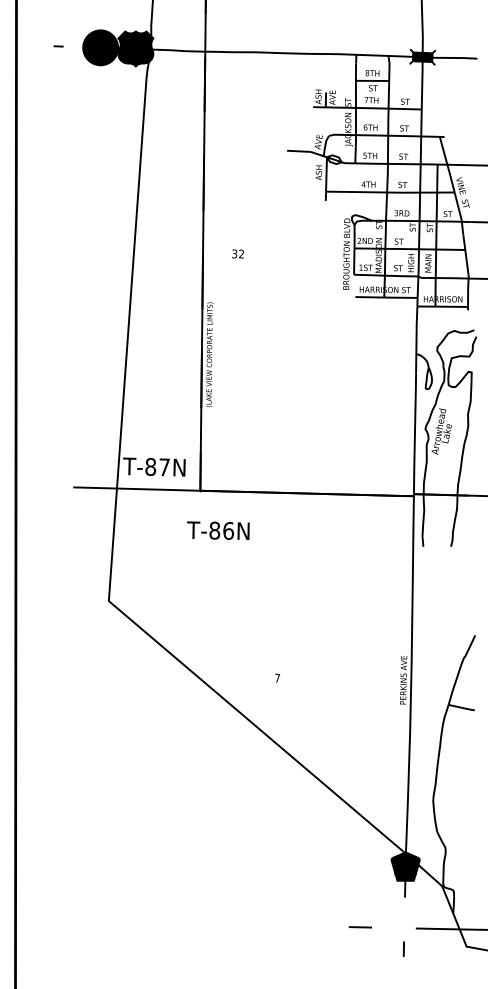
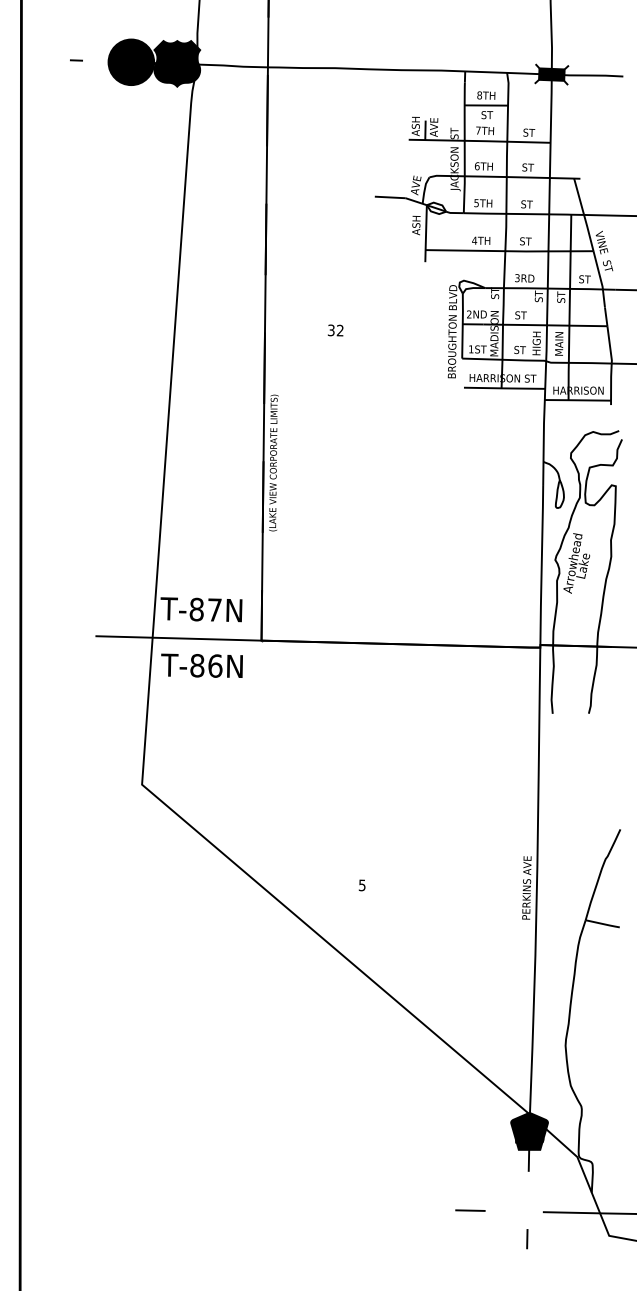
text: (237, 254) -> (335, 330), moved
text: (217, 530) -> (201, 665), moved
text: (276, 678) -> (361, 885), 7 -> 5

